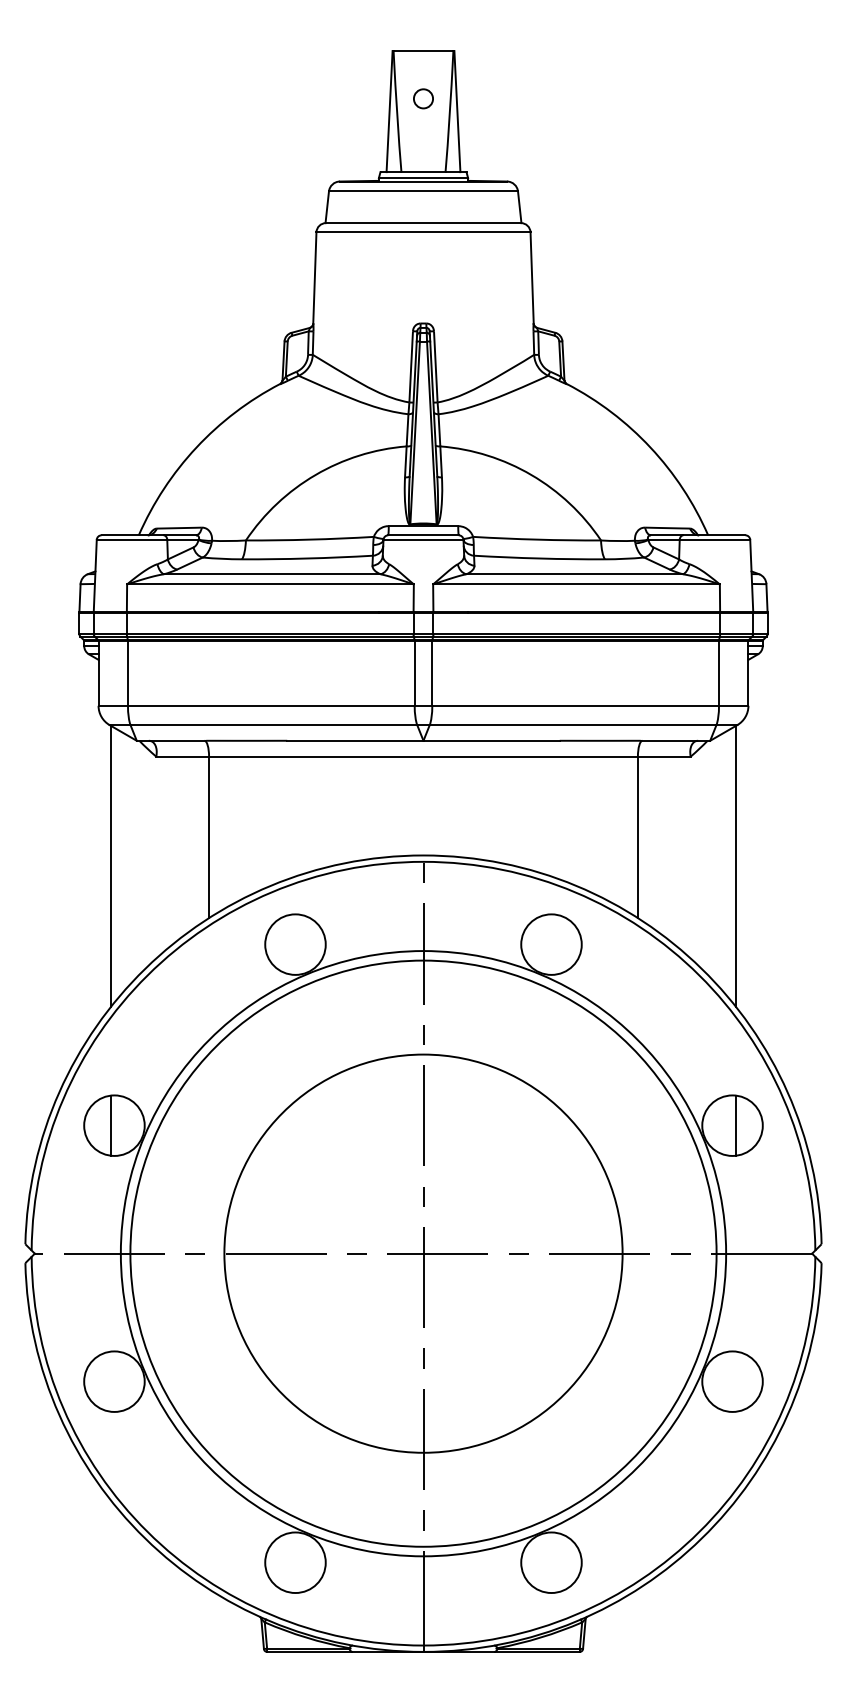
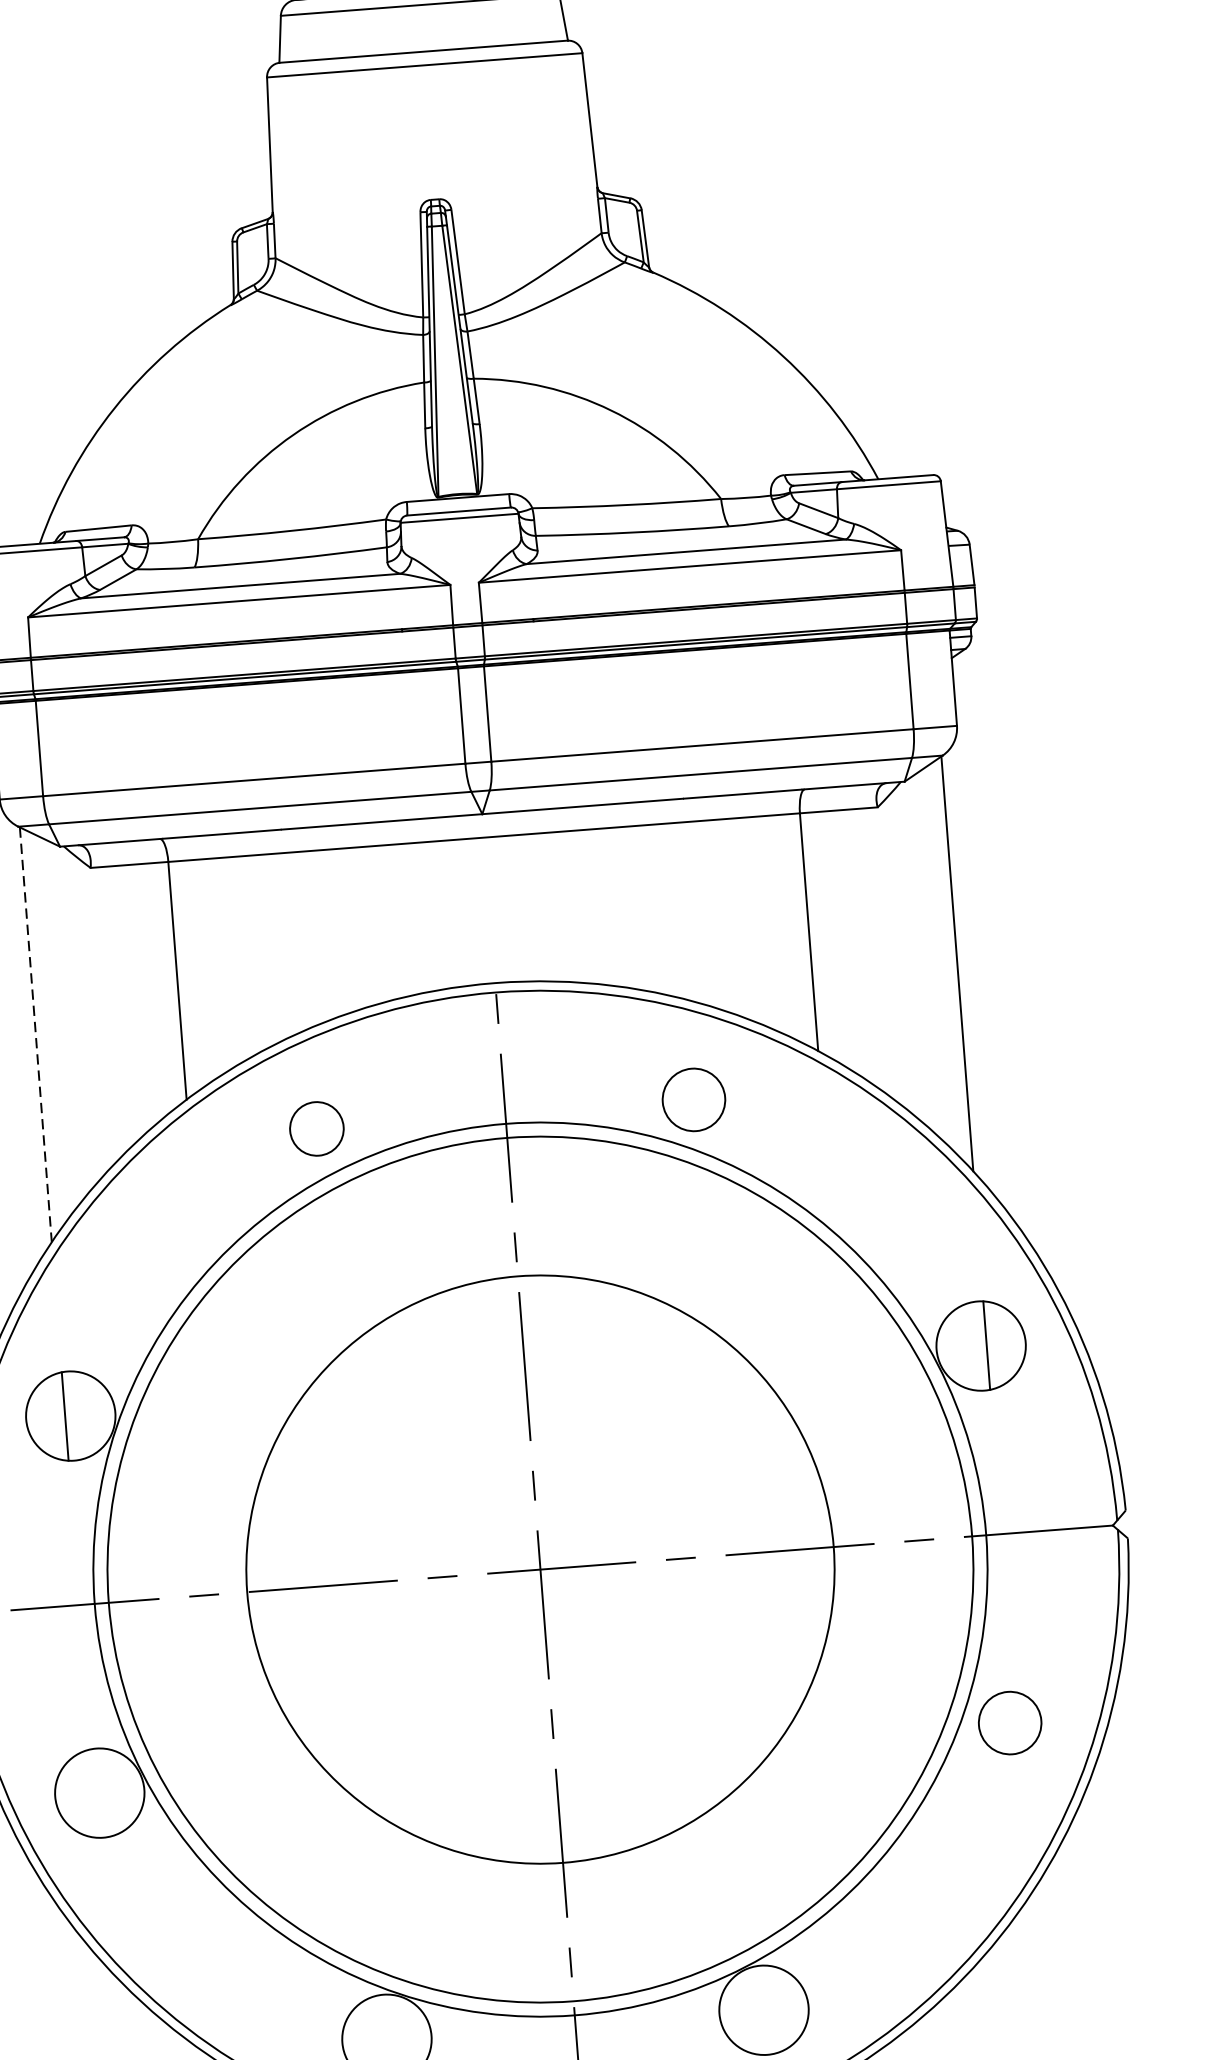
line: (110, 866) -> (35, 1034), solid -> dashed
circle: (295, 944) -> (316, 1128), size x0.6
circle: (551, 944) -> (693, 1099), size x0.7
circle: (732, 1381) -> (1010, 1722), size x0.7

